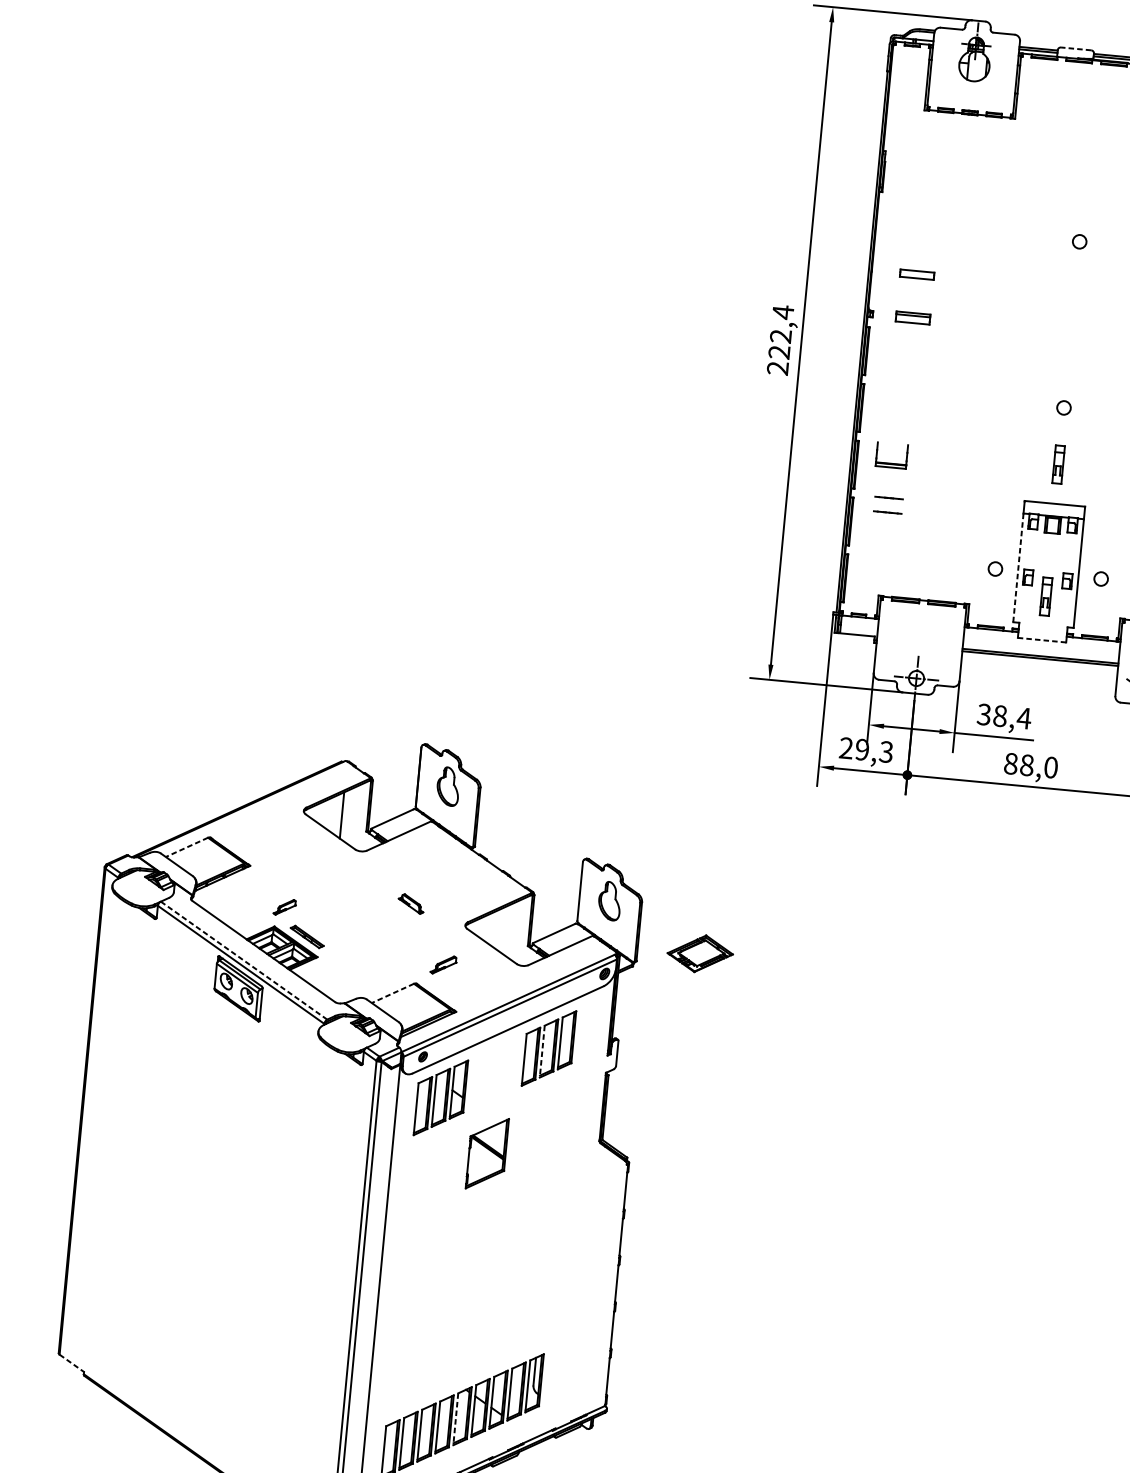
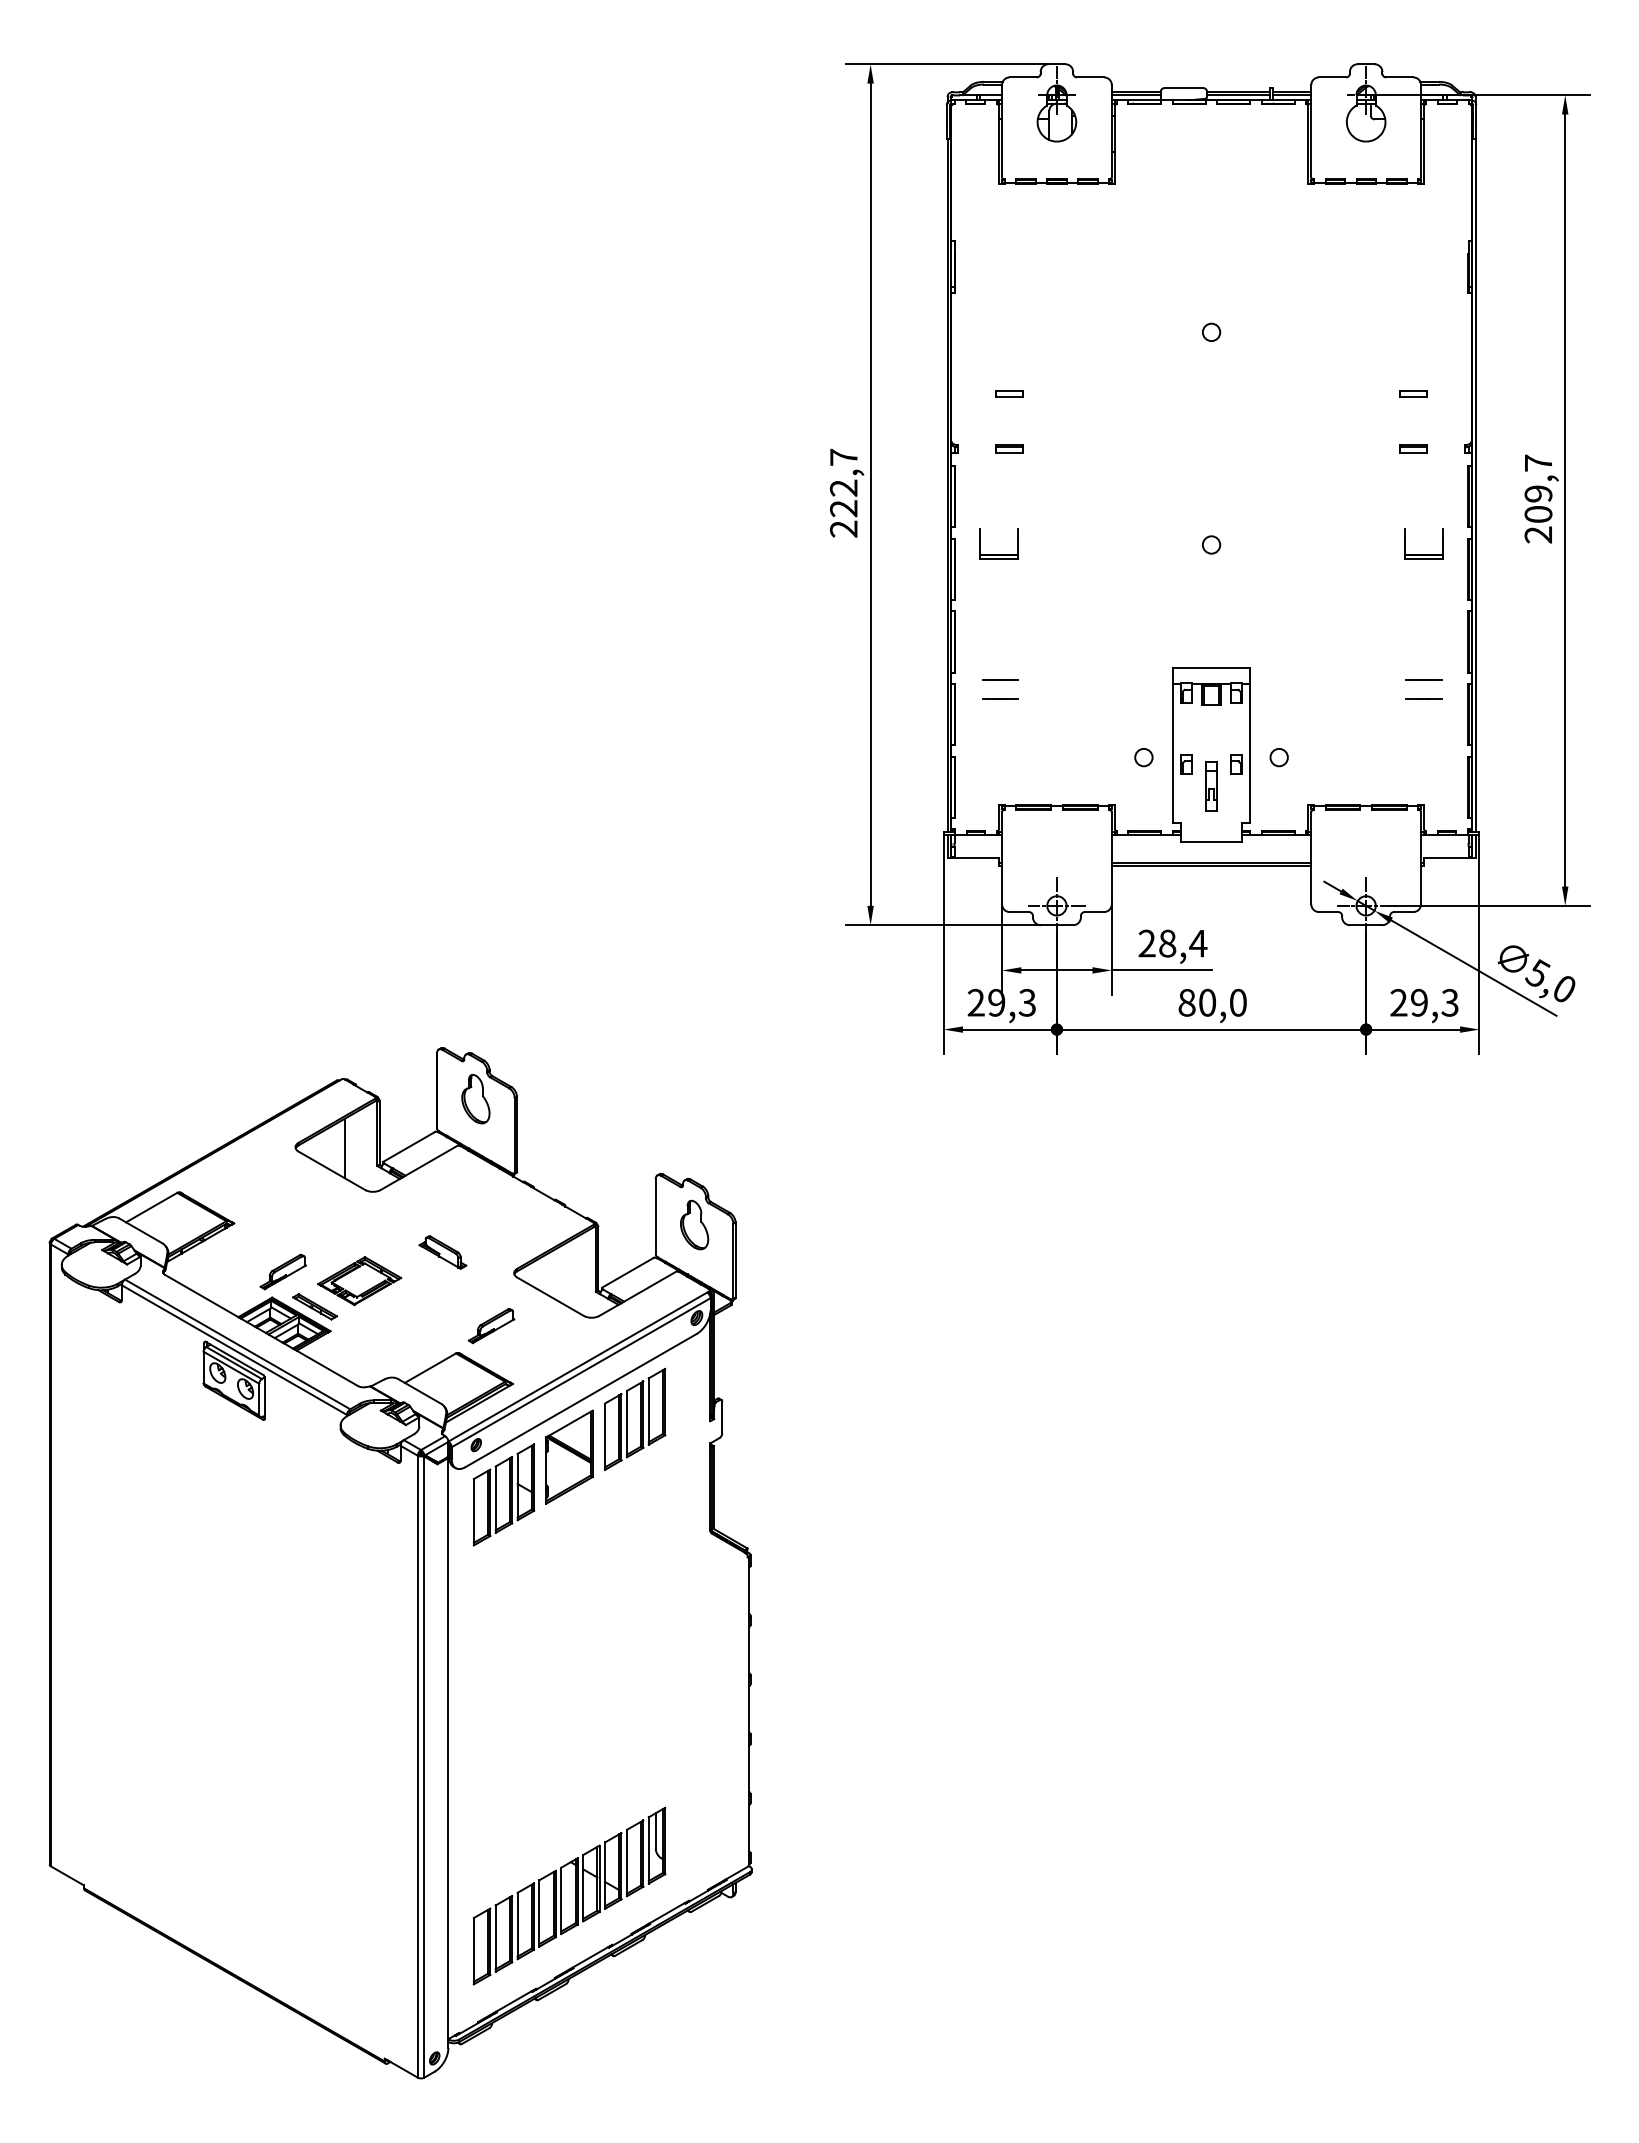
line: (1075, 49) -> (1183, 88), dashed -> solid
part: (917, 274) -> (1009, 393), size x0.62
text: (782, 312) -> (843, 457), 222,4 -> 222,7
part: (913, 317) -> (1009, 448), size x0.62
part: (890, 463) -> (998, 554), moved
part: (1058, 464) -> (1211, 617), removed
line: (1018, 567) -> (1172, 753), dashed -> solid
line: (1041, 640) -> (1211, 842), dashed -> solid
text: (983, 714) -> (1146, 943), 38,4 -> 28,4
text: (1027, 765) -> (1207, 1002), 88,0 -> 80,0
line: (186, 847) -> (151, 1207), dashed -> solid
part: (410, 903) -> (442, 1252), size x1.43
part: (284, 906) -> (282, 1271), size x1.67
part: (700, 953) -> (359, 1280), moved
line: (243, 960) -> (237, 1344), dashed -> solid
part: (443, 965) -> (491, 1326), size x1.43
line: (392, 993) -> (430, 1368), dashed -> solid
line: (541, 1051) -> (626, 1424), dashed -> solid
part: (487, 1153) -> (569, 1456), moved
line: (71, 1363) -> (67, 1876), dashed -> solid
line: (455, 1419) -> (561, 1901), dashed -> solid

